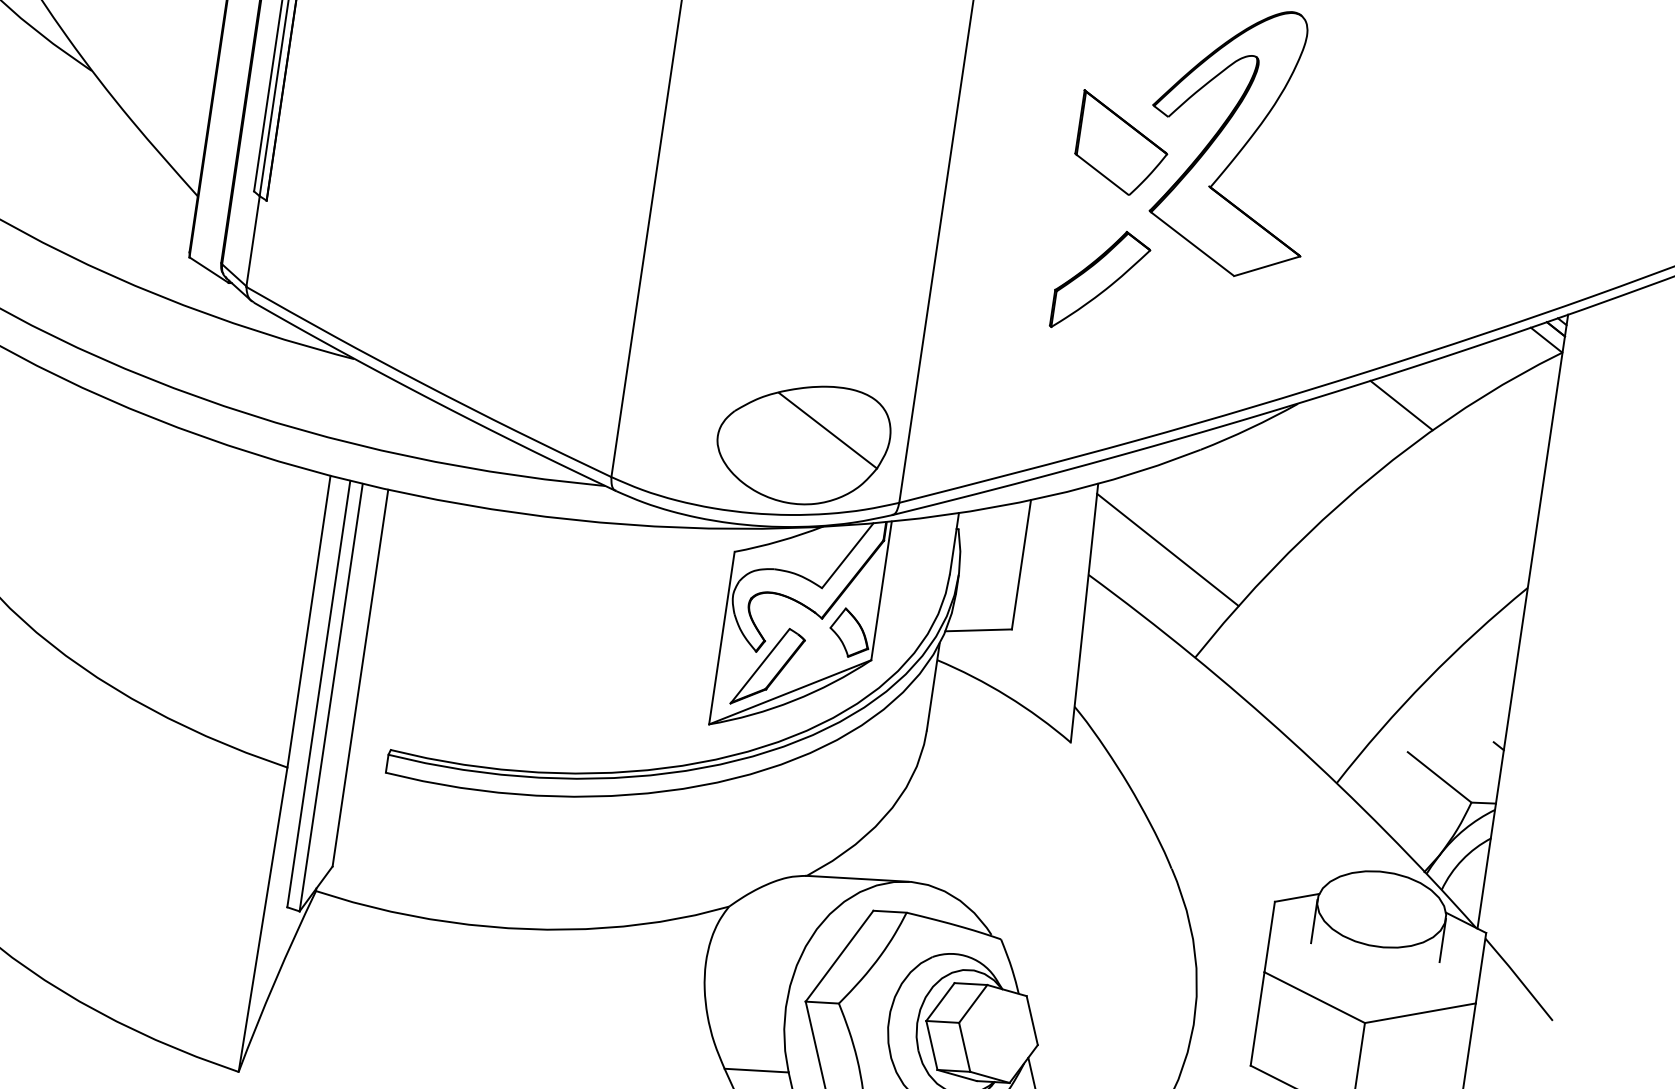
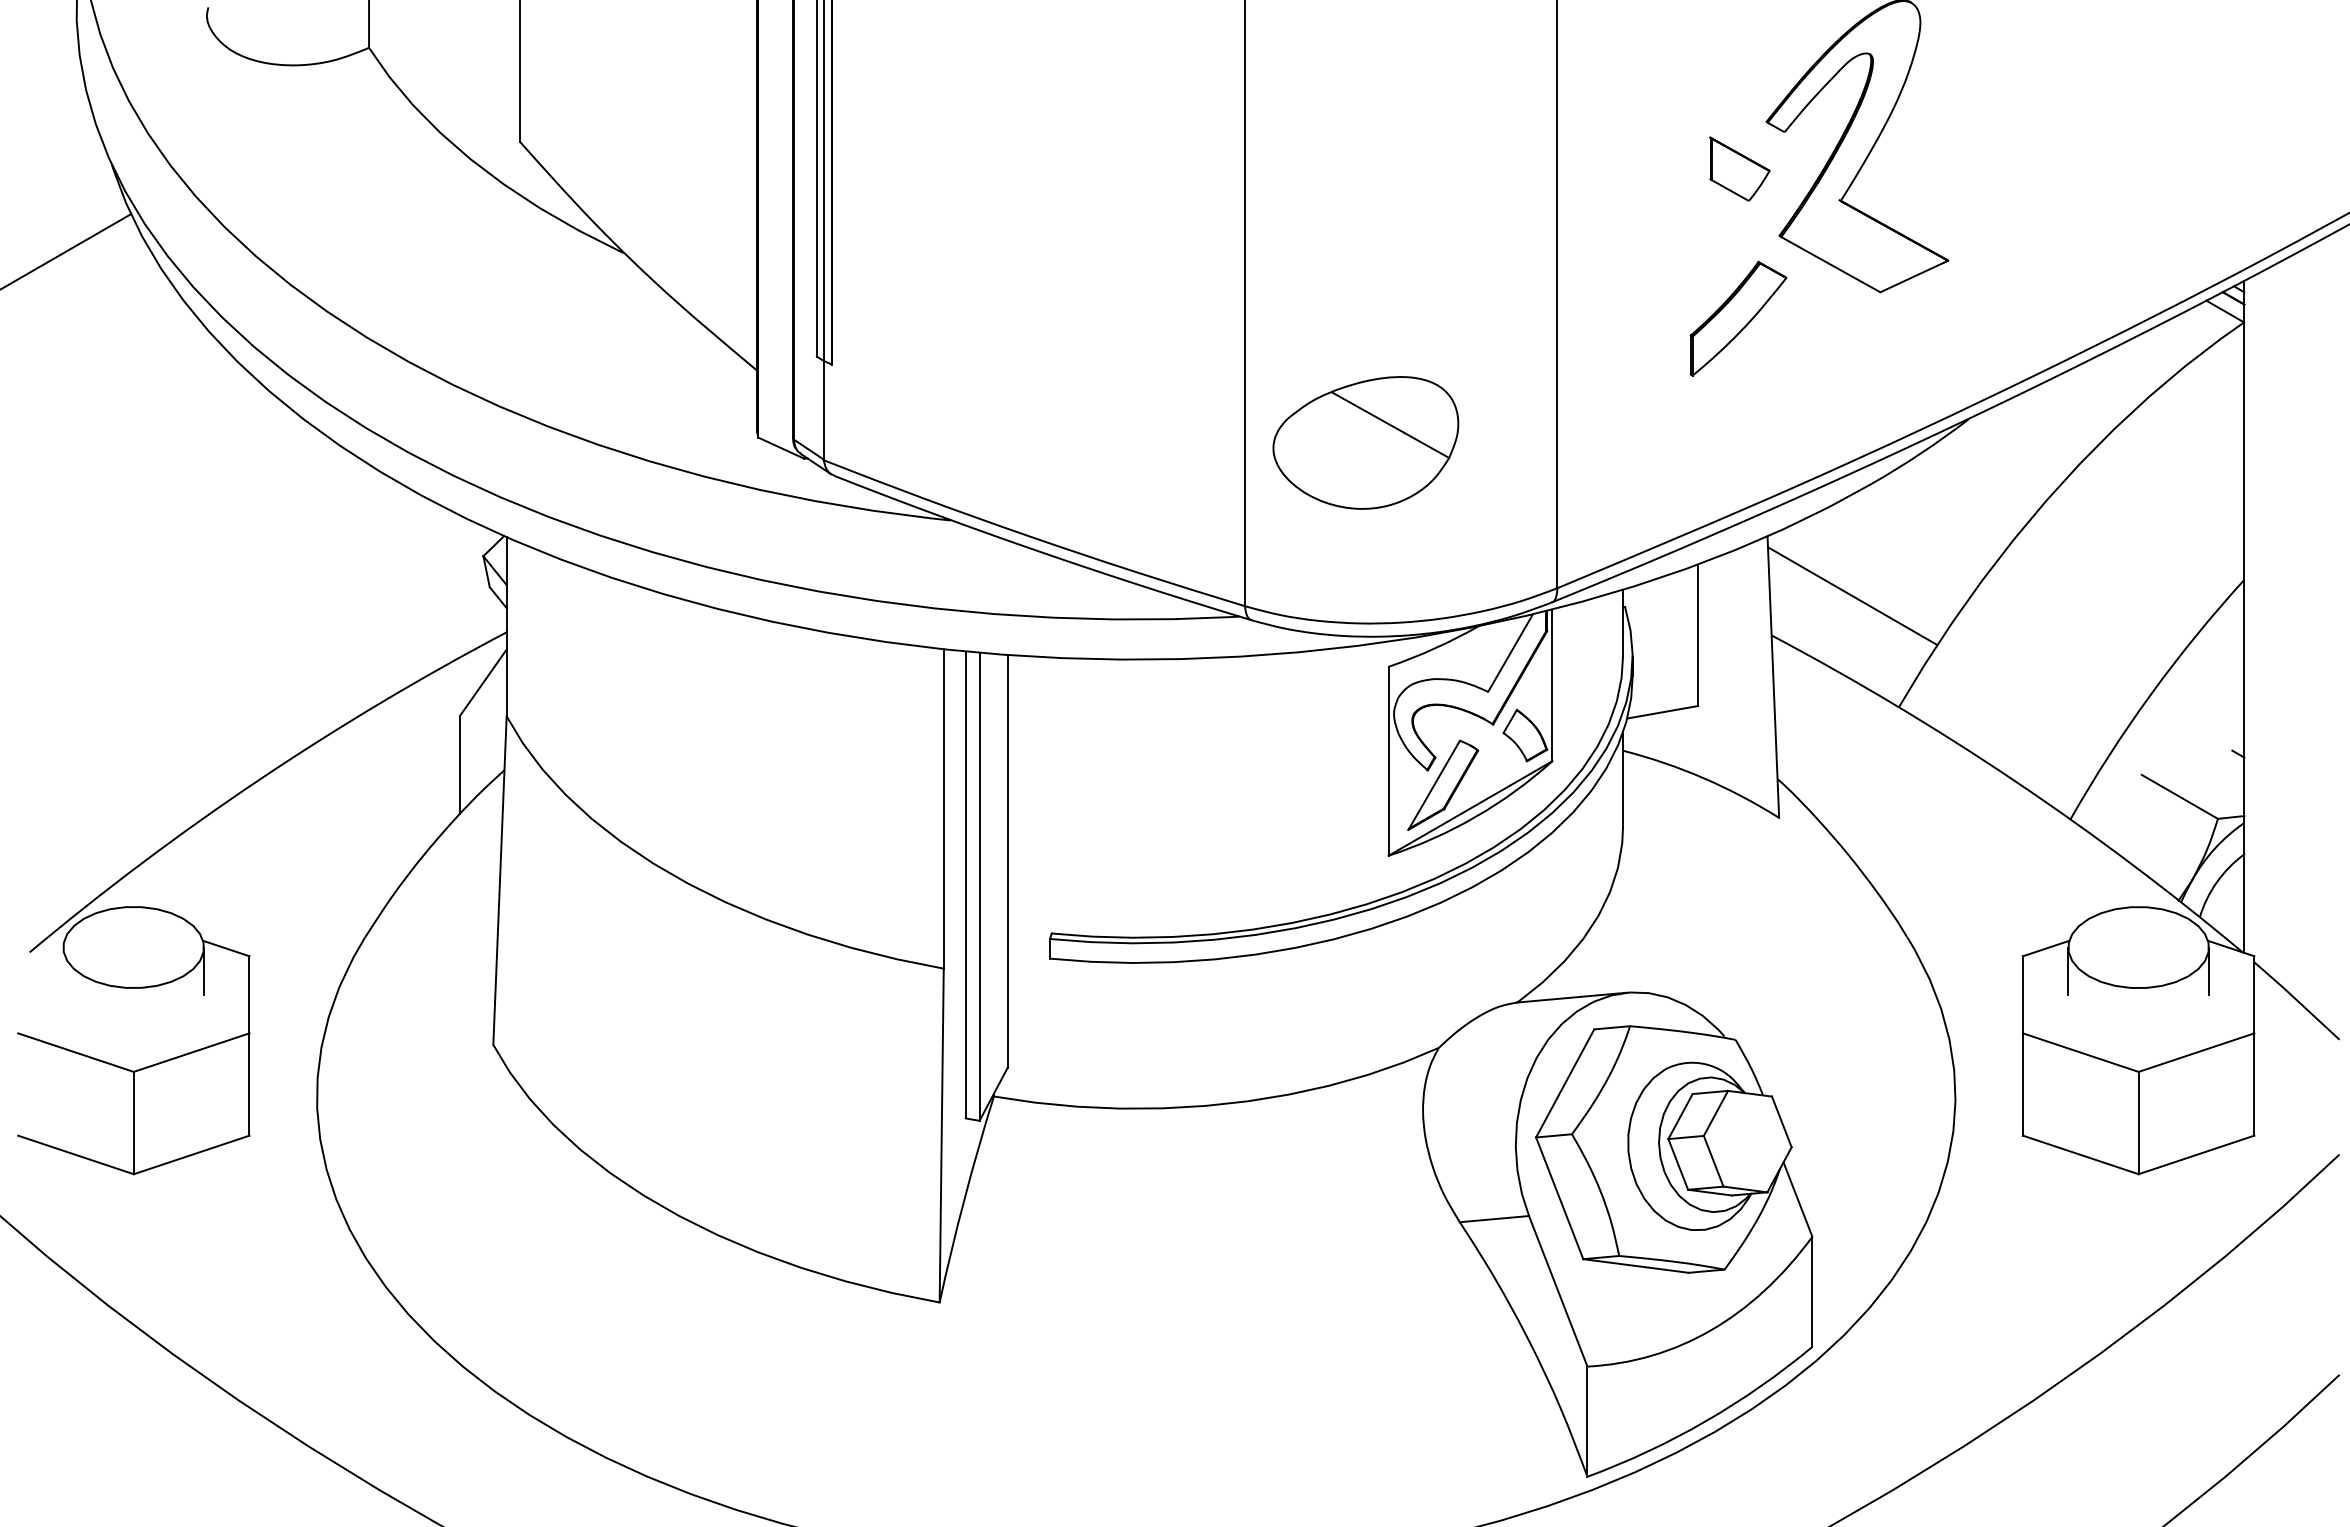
part: (1122, 144) -> (1739, 168), size x0.6
line: (1400, 405) -> (2079, 404), removed
part: (802, 443) -> (1365, 442), moved

